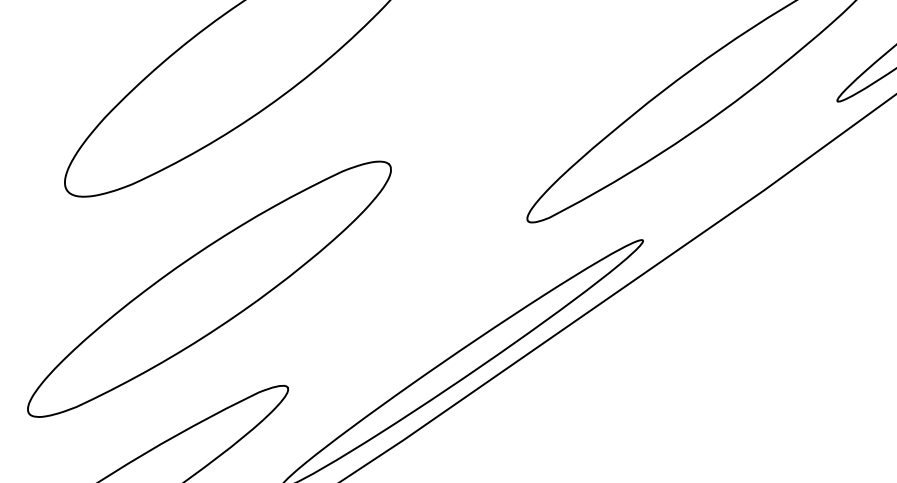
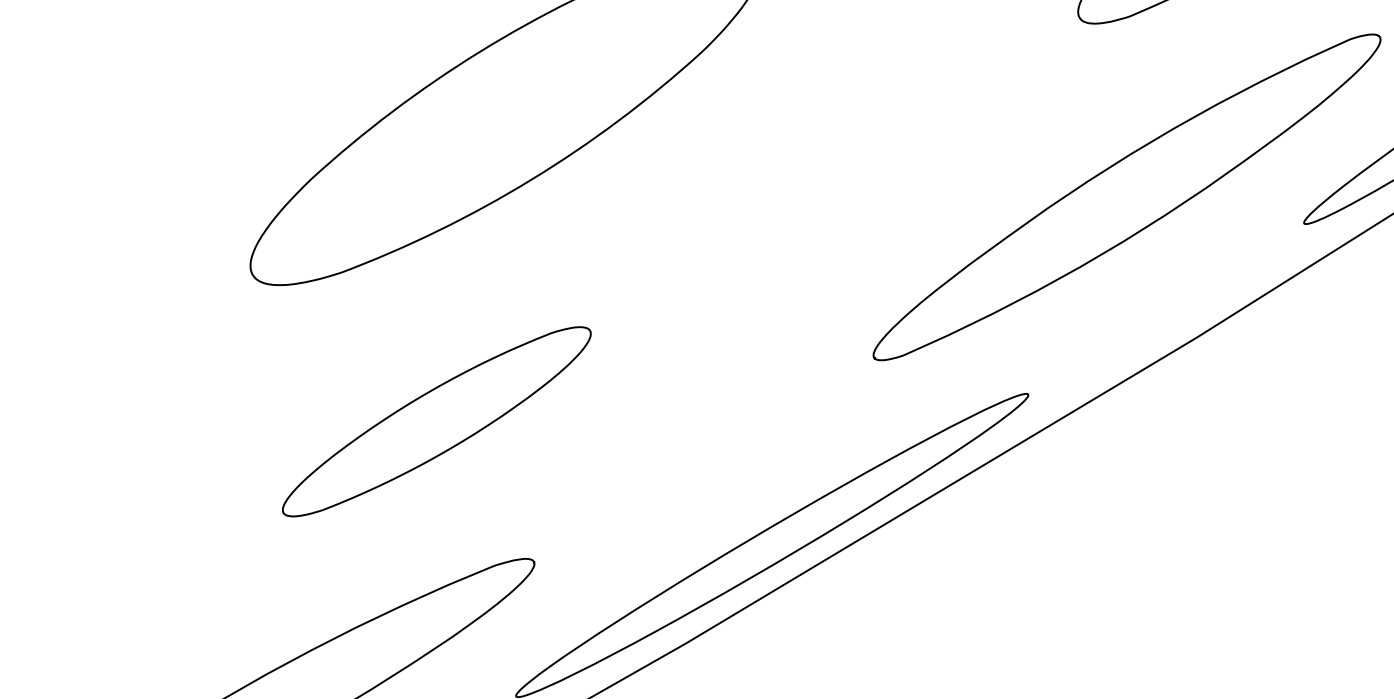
part: (209, 289) -> (436, 421), size x0.6

